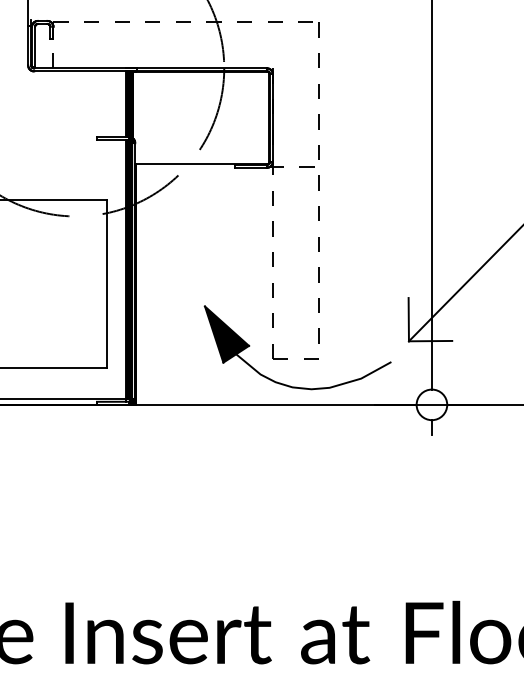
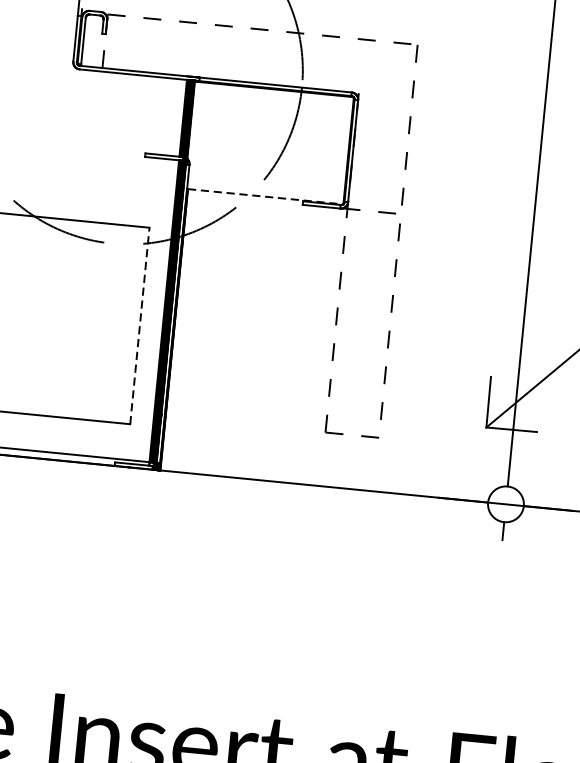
line: (202, 163) -> (265, 196), solid -> dashed
line: (106, 283) -> (139, 325), solid -> dashed
part: (287, 384) -> (339, 464), removed

